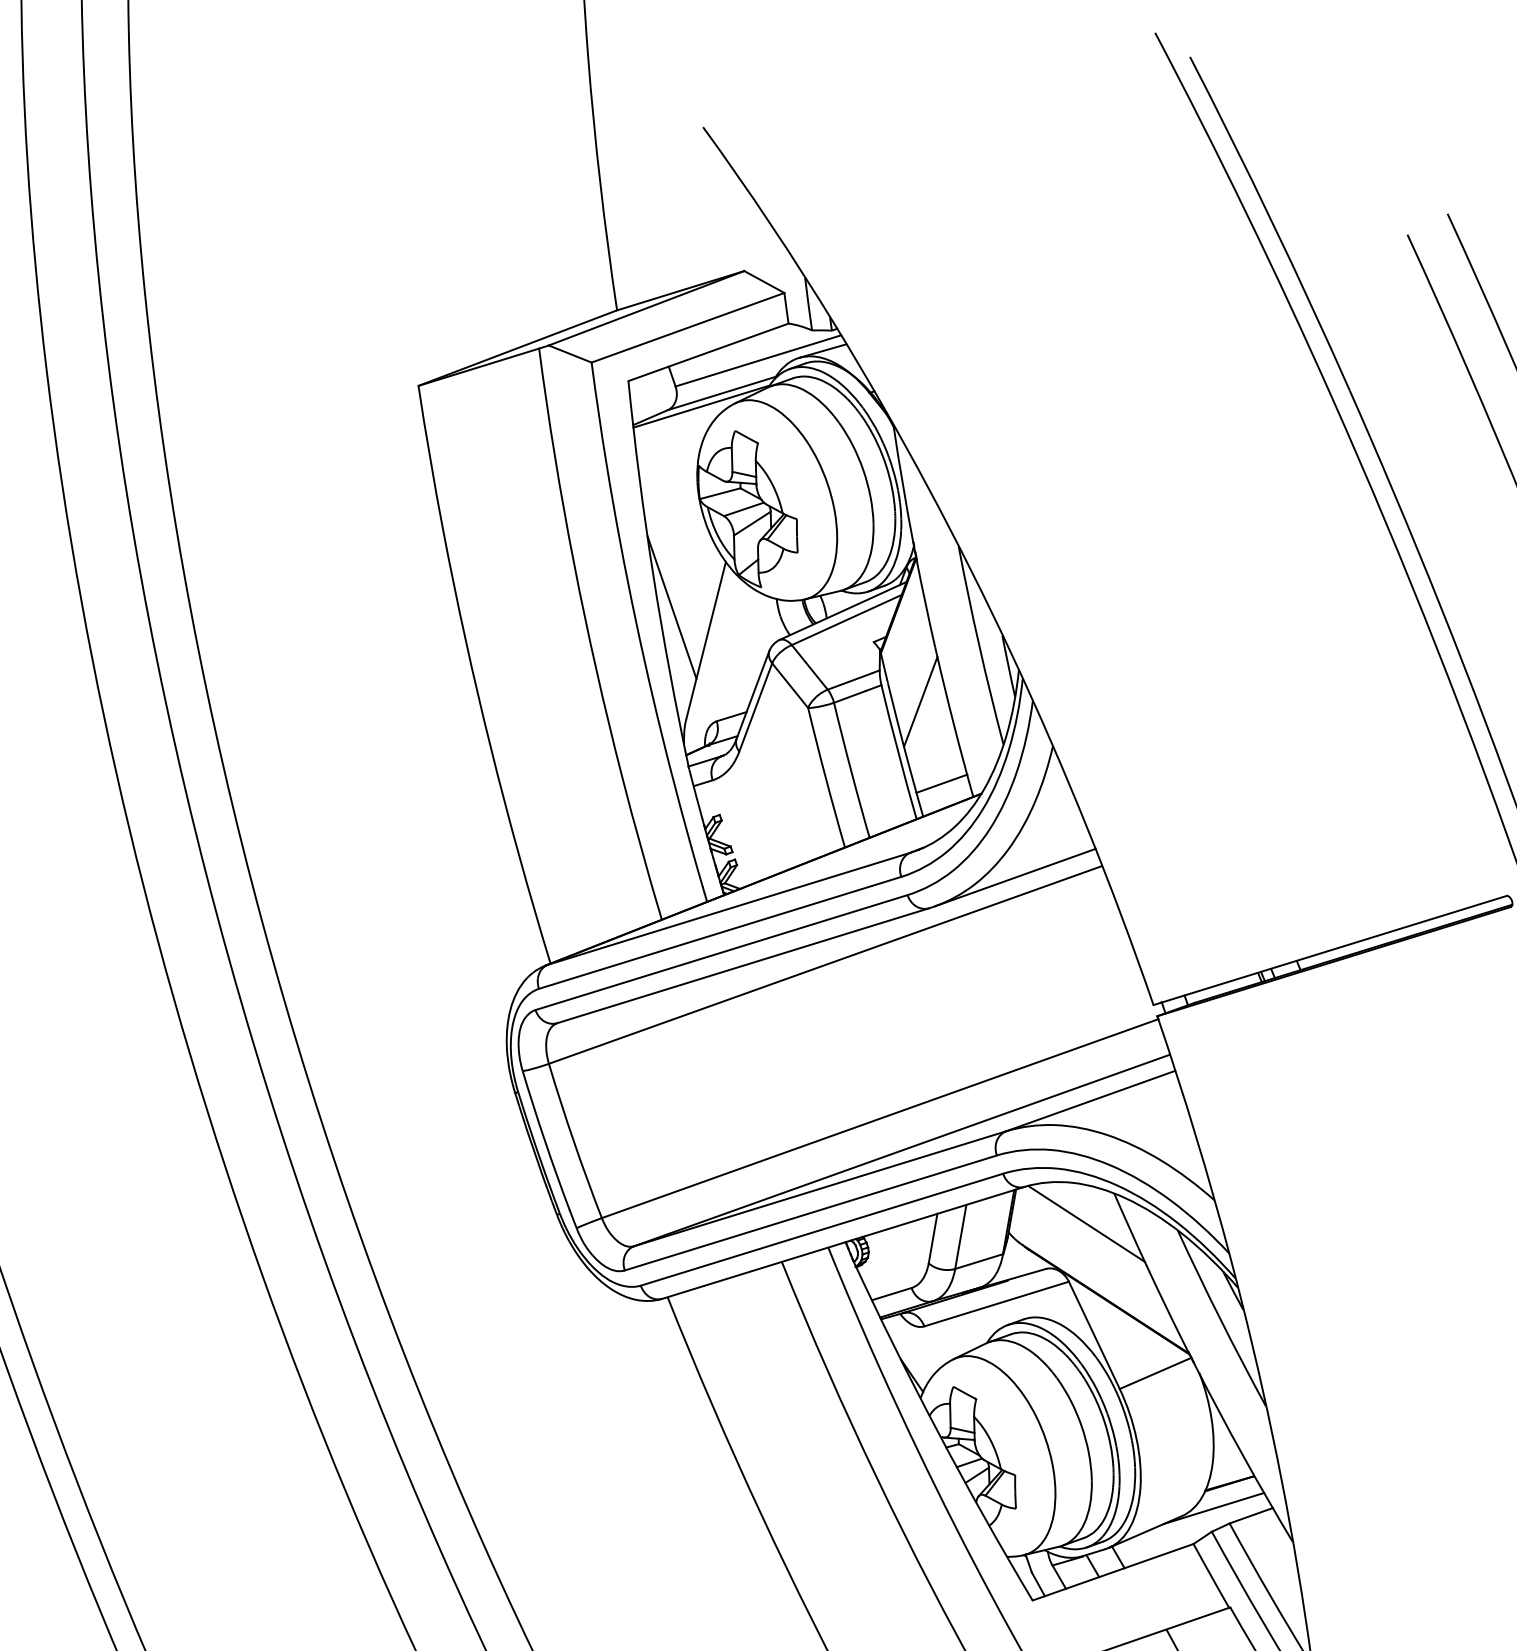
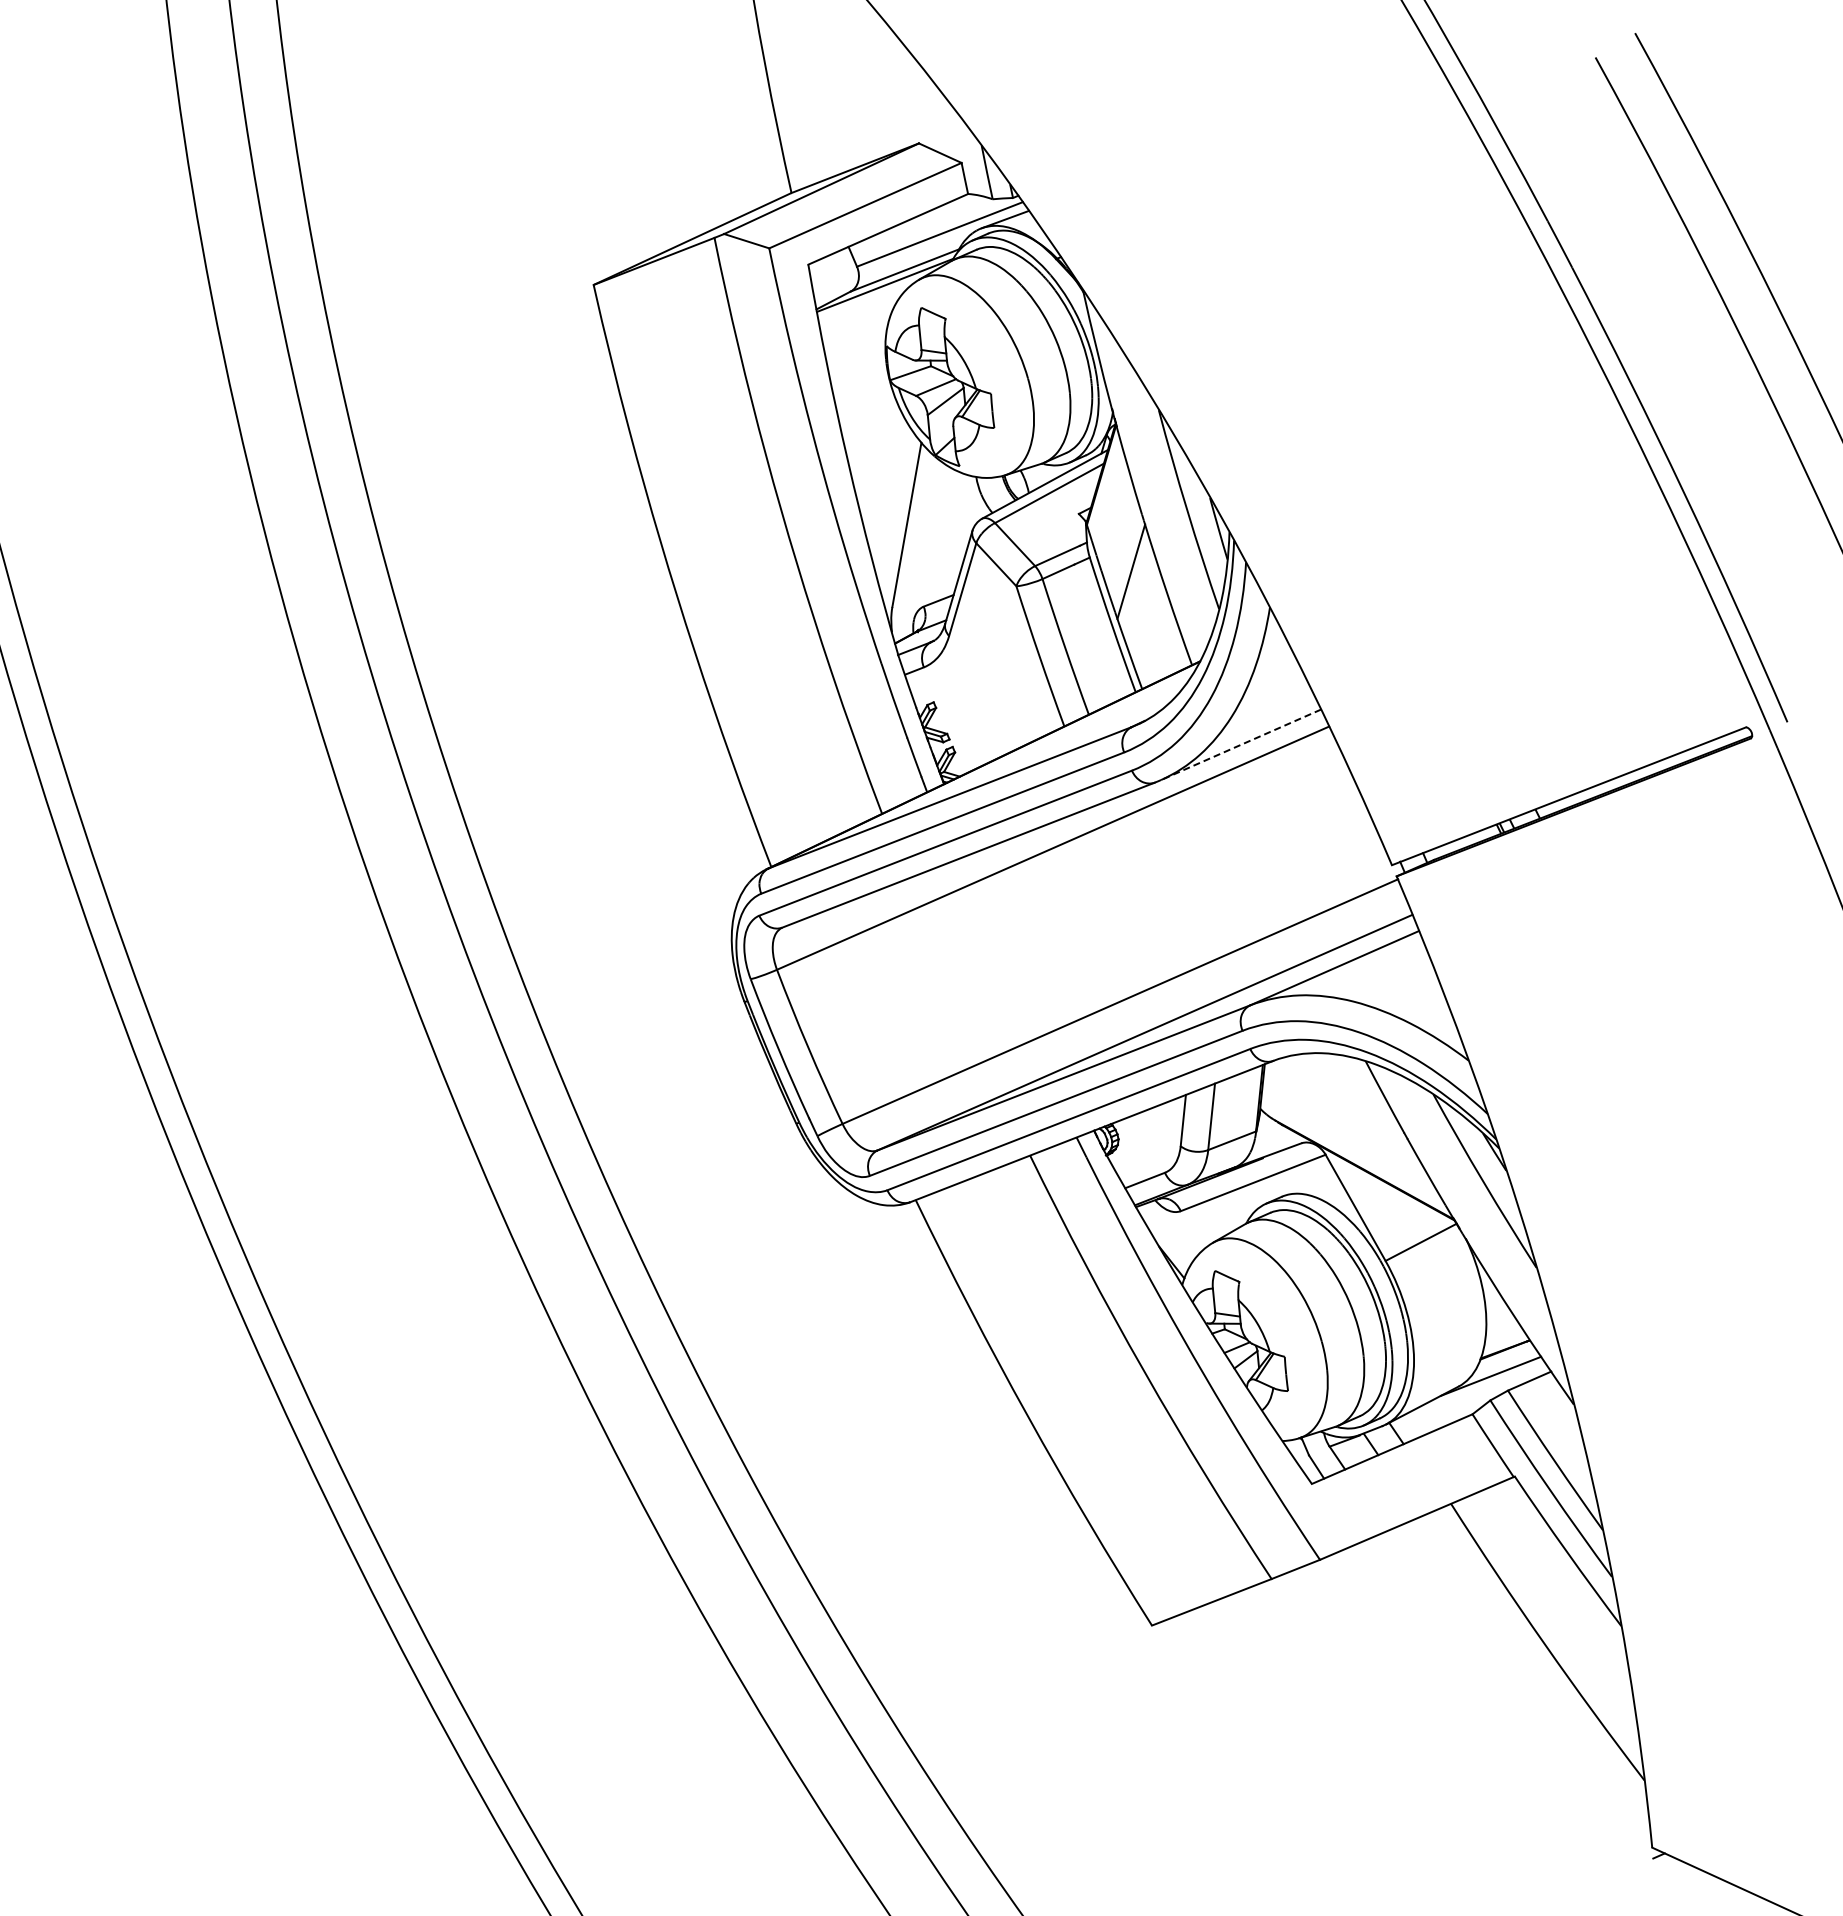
line: (671, 607) -> (869, 493), removed
line: (941, 783) -> (1158, 653), removed
line: (1014, 877) -> (1240, 744), solid -> dashed
line: (1086, 1223) -> (1339, 1093), removed

